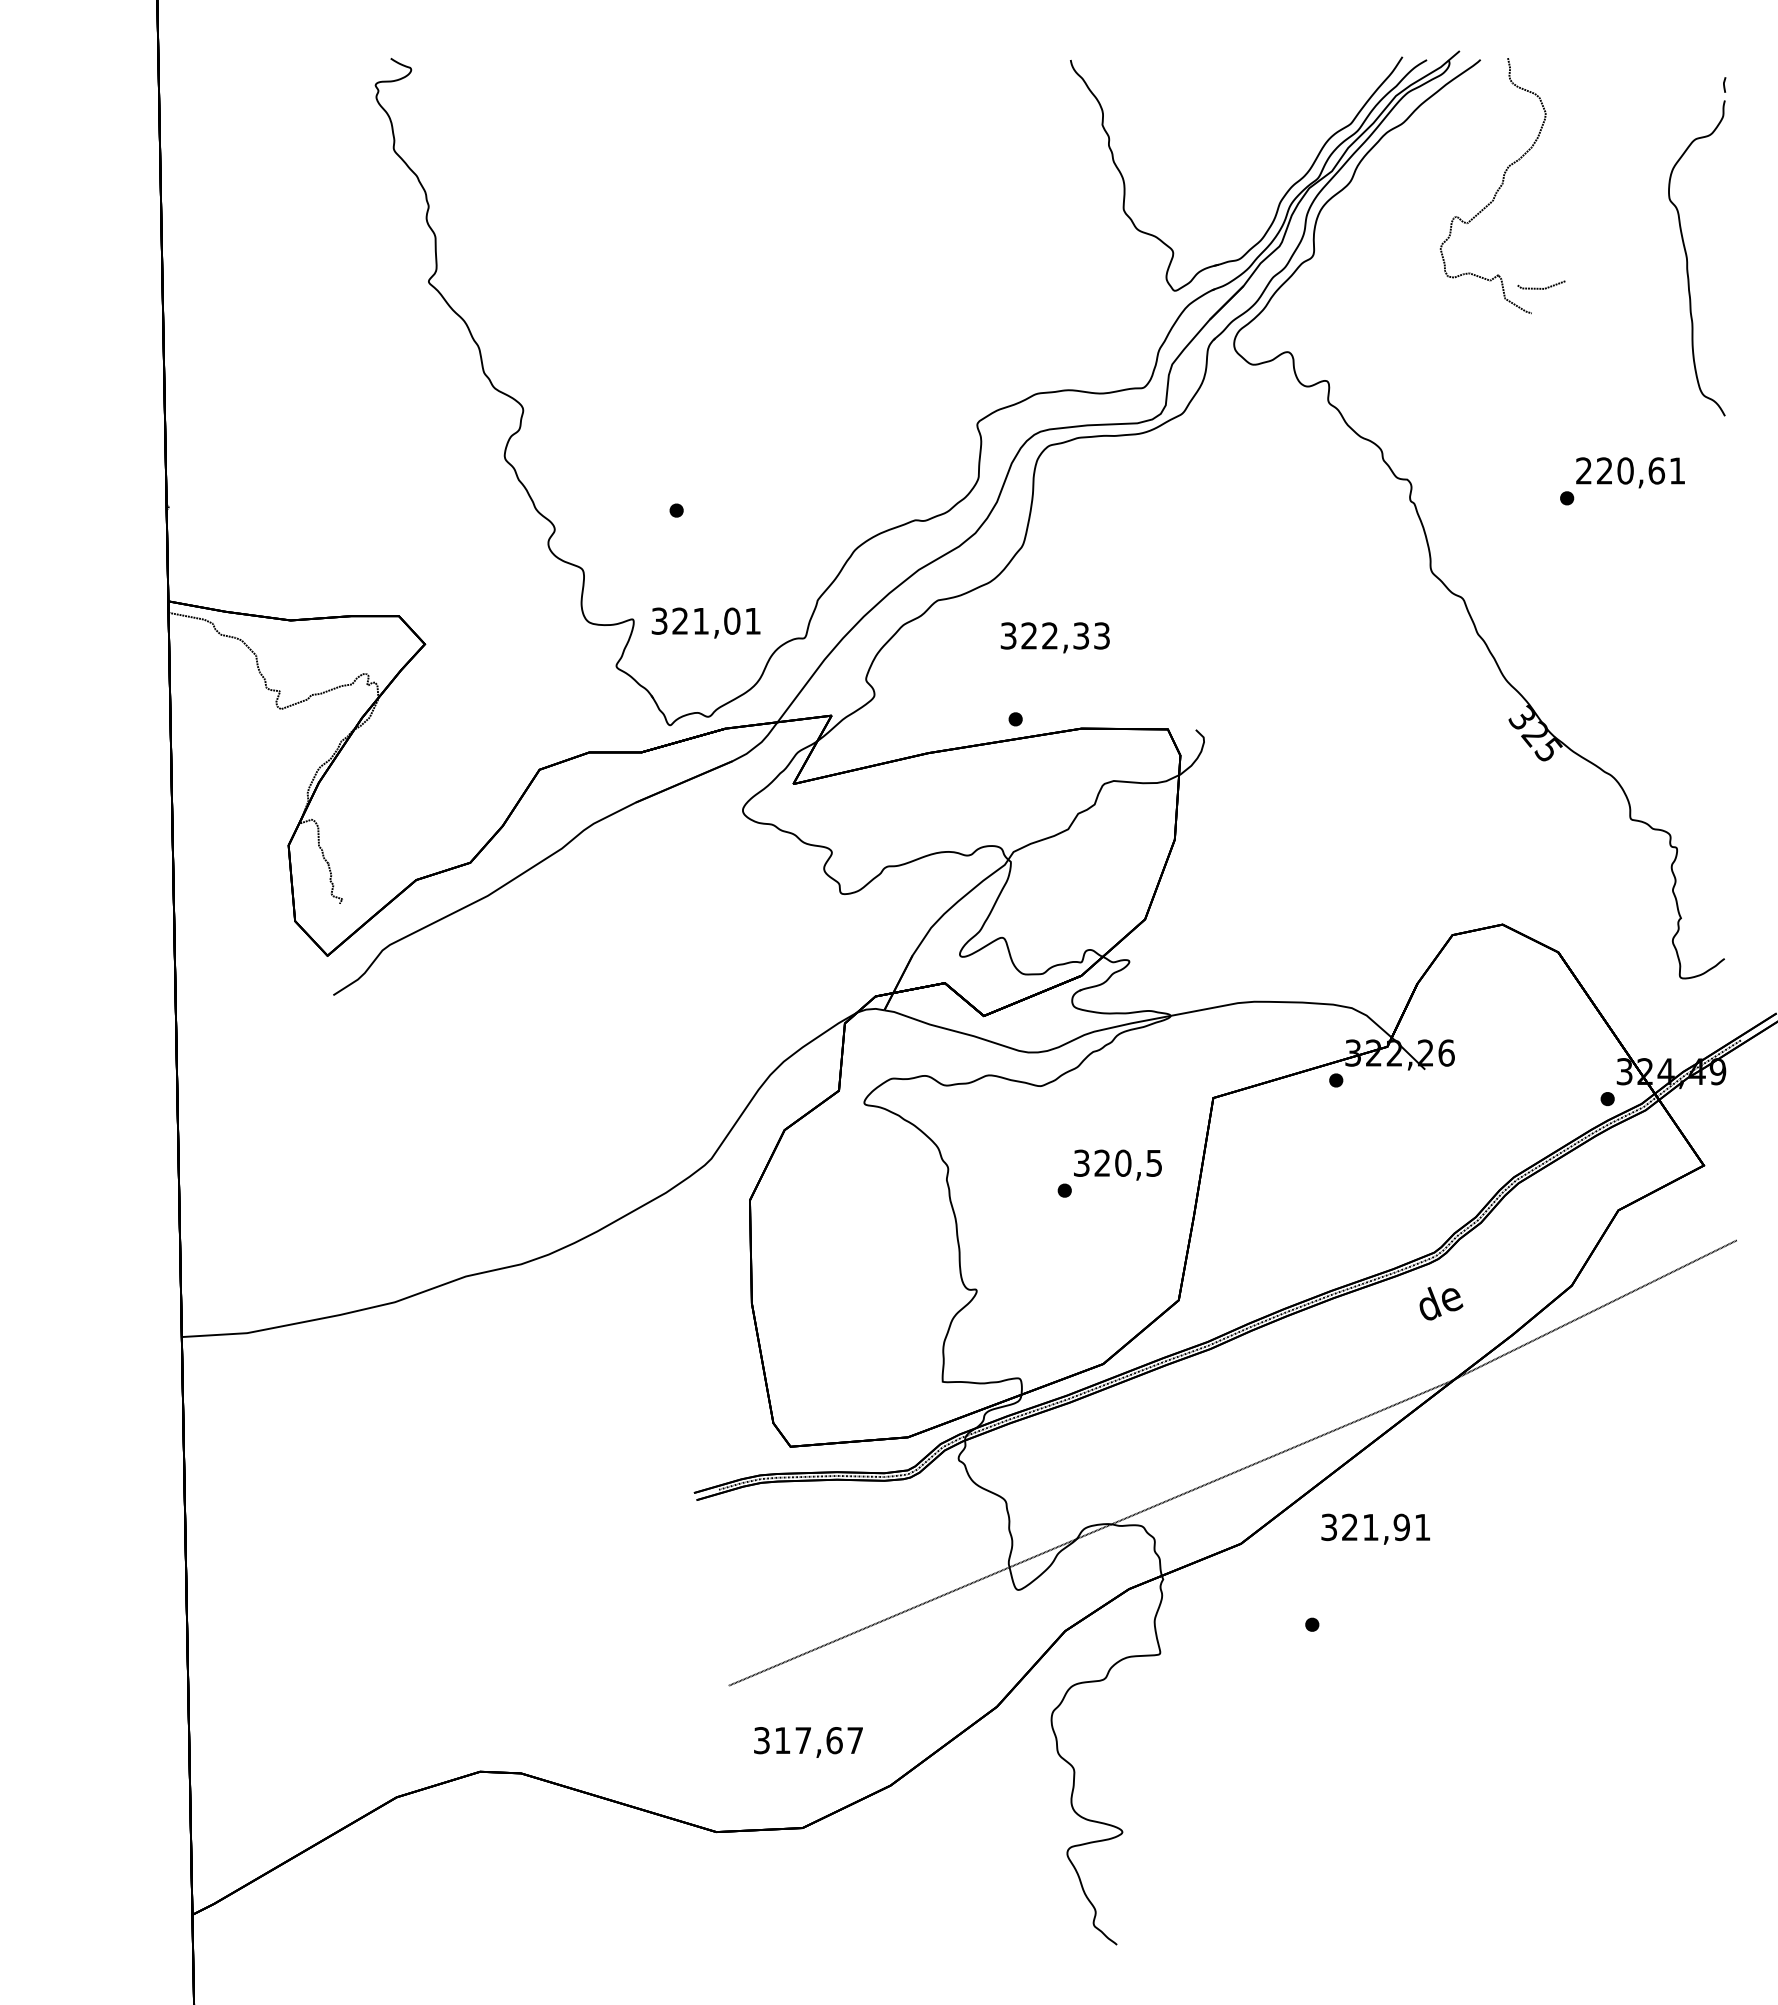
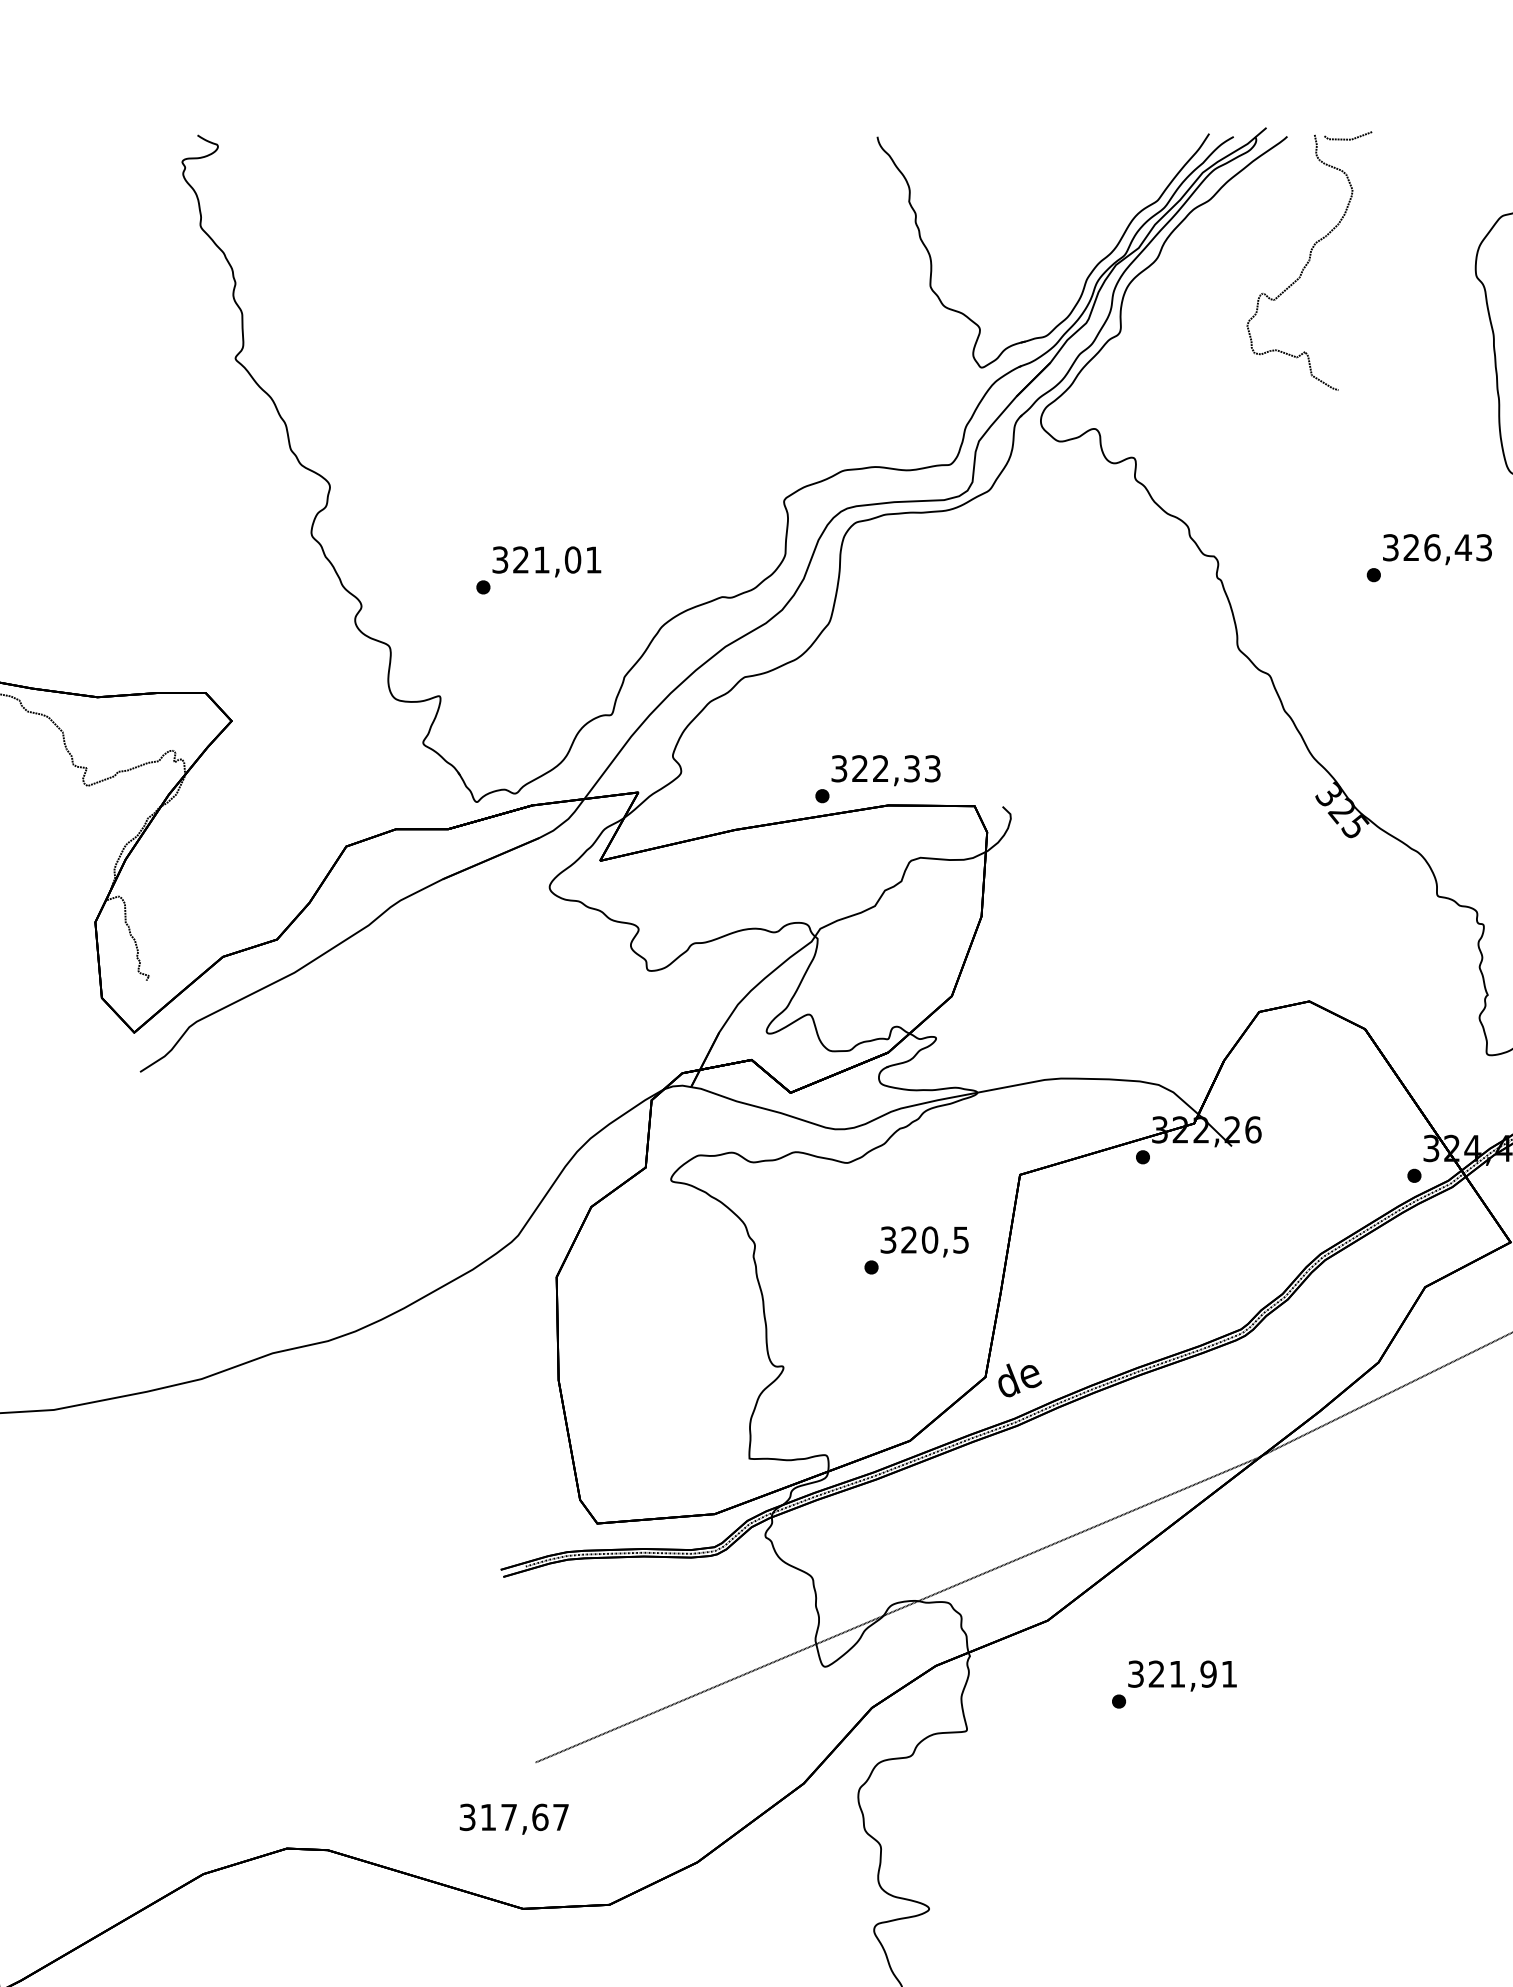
line: (1540, 287) -> (1347, 138), moved
text: (1630, 470) -> (1437, 547), 220,61 -> 326,43
text: (705, 622) -> (546, 561), moved
text: (1054, 637) -> (885, 770), moved
text: (1441, 1303) -> (1020, 1380), moved
text: (1375, 1528) -> (1182, 1675), moved
text: (808, 1742) -> (514, 1819), moved

